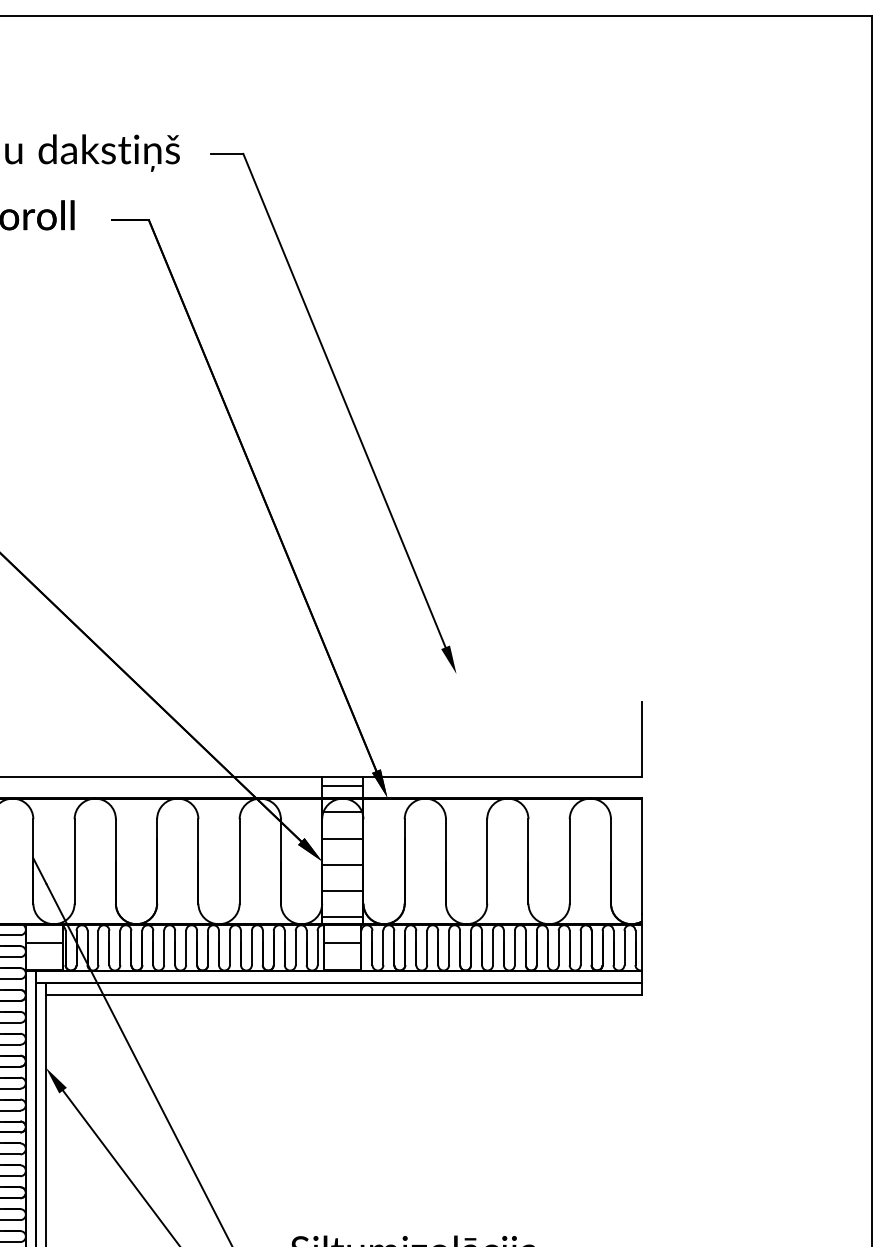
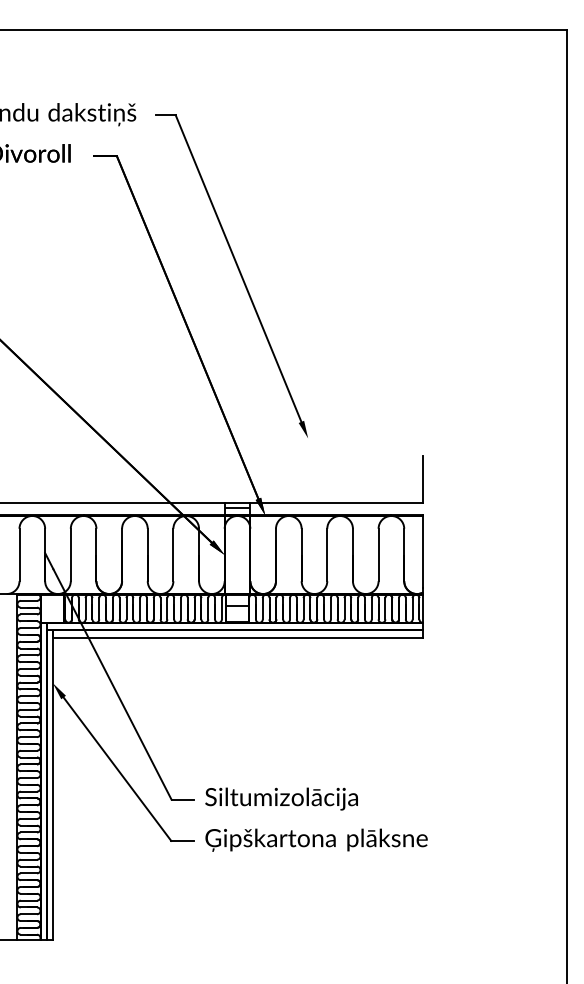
hatch: (342, 863) -> (237, 556), removed
hatch: (43, 955) -> (51, 613), removed

